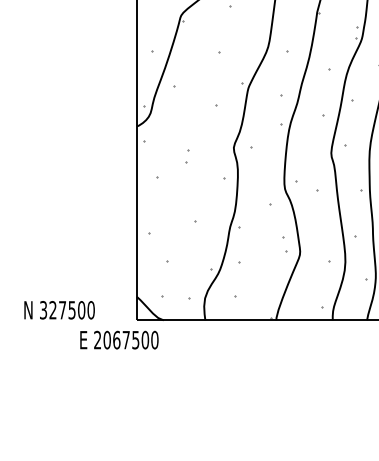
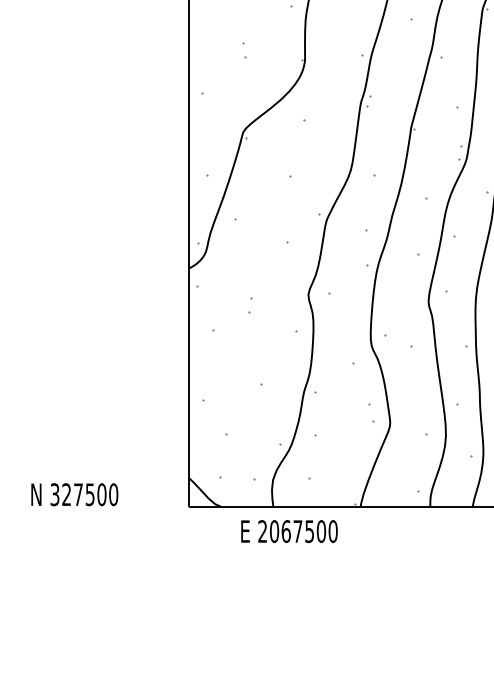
text: (59, 310) -> (74, 494), moved
text: (119, 340) -> (289, 531), moved

